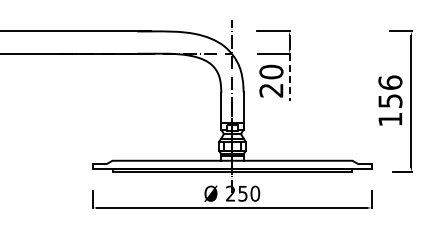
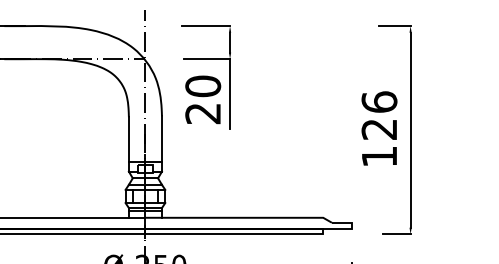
line: (289, 77) -> (229, 94), dashed -> solid
text: (390, 101) -> (379, 129), 156 -> 126

